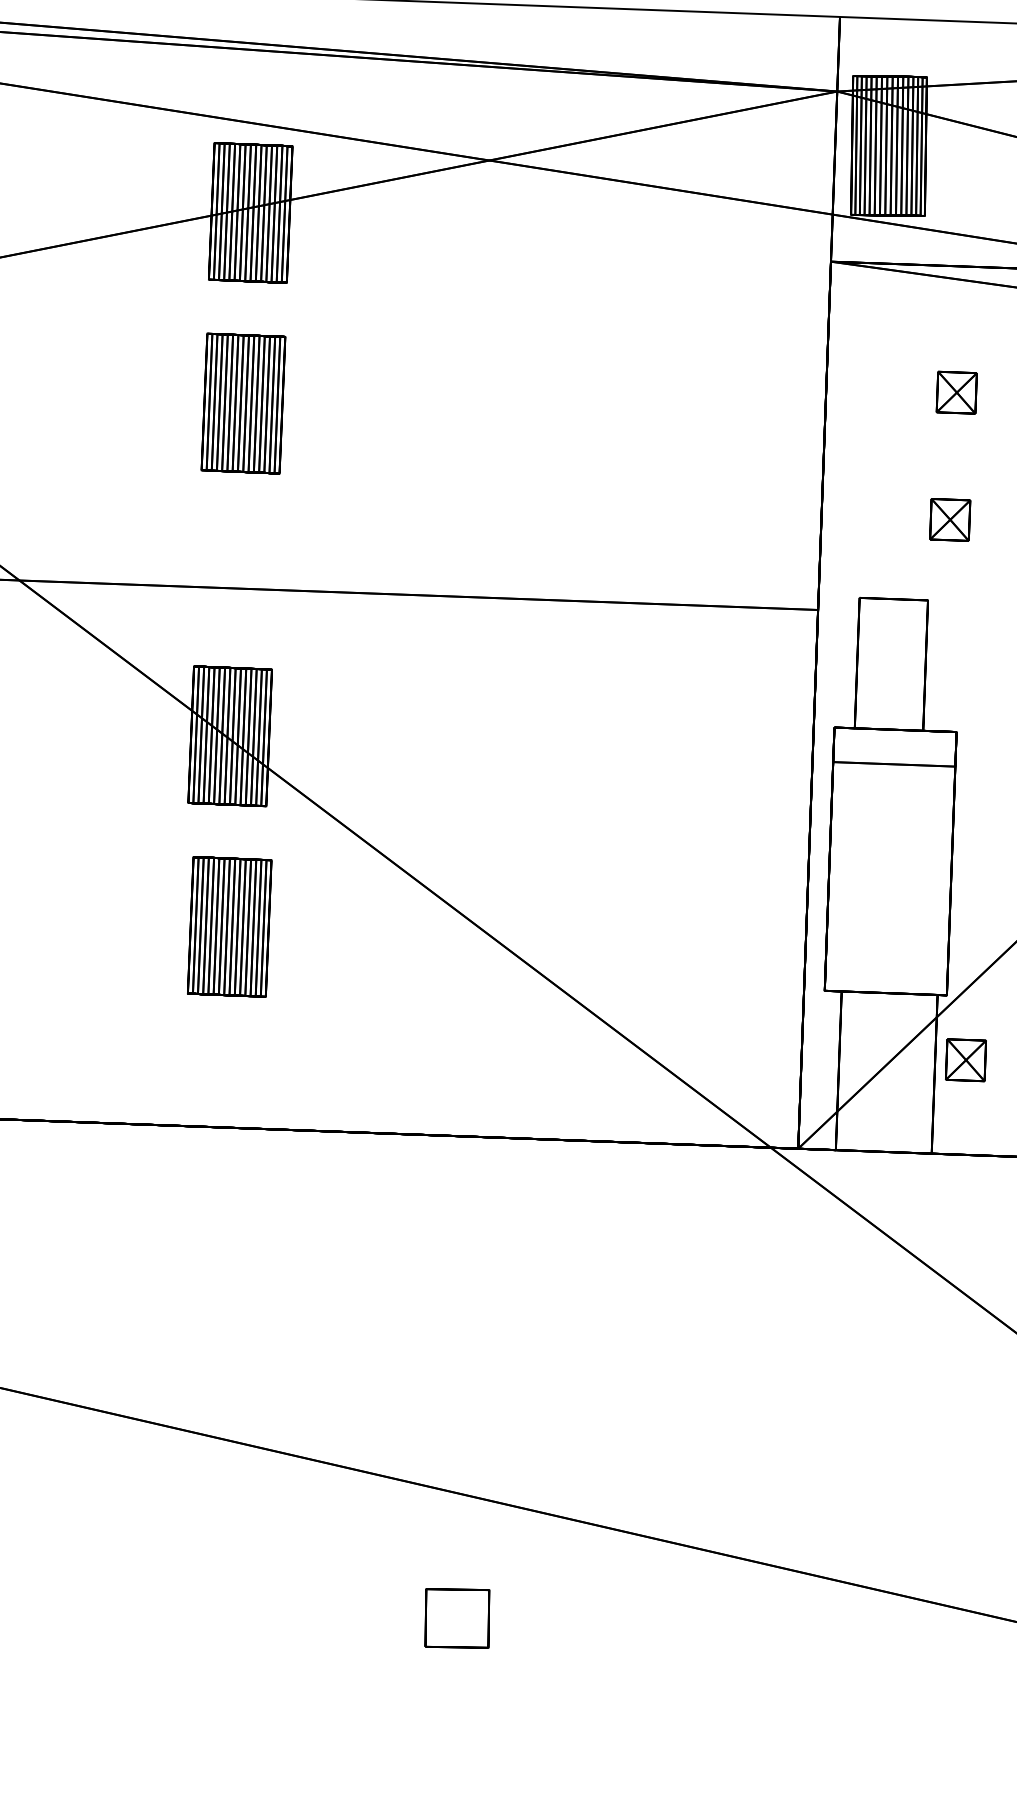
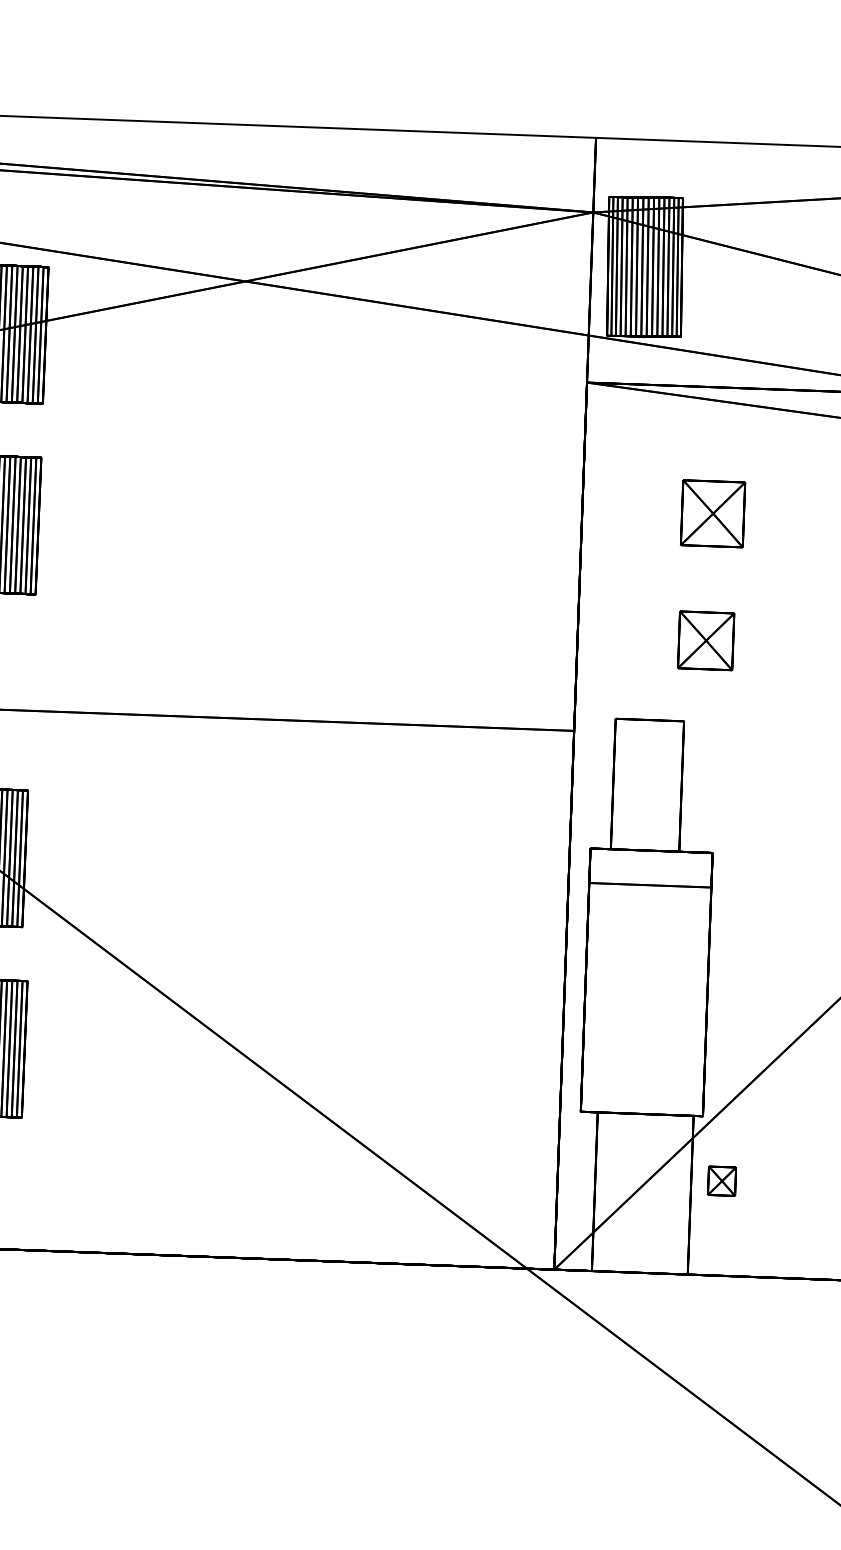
part: (956, 392) -> (712, 513), size x1.6
part: (950, 519) -> (706, 640), size x1.4
part: (965, 1060) -> (721, 1181), size x0.7

